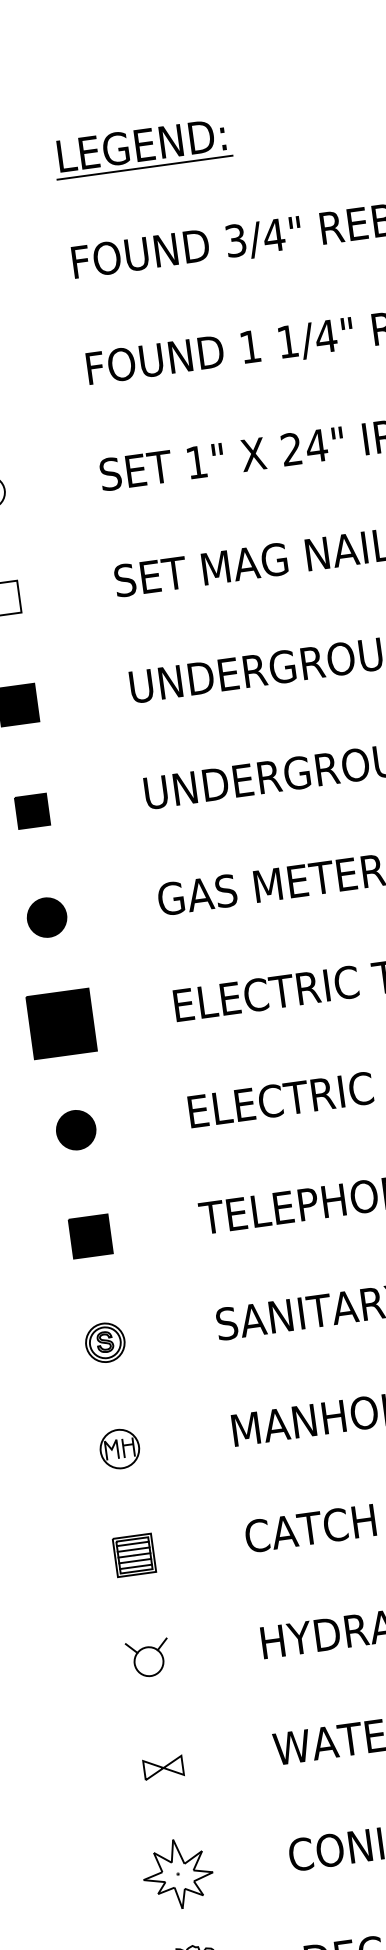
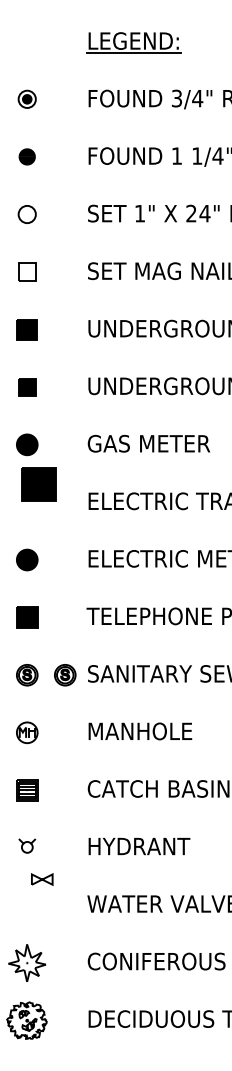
part: (60, 1024) -> (38, 484), moved
part: (175, 1333) -> (65, 675), added
part: (148, 1657) -> (27, 845), size x0.7
part: (163, 1767) -> (42, 879), moved

